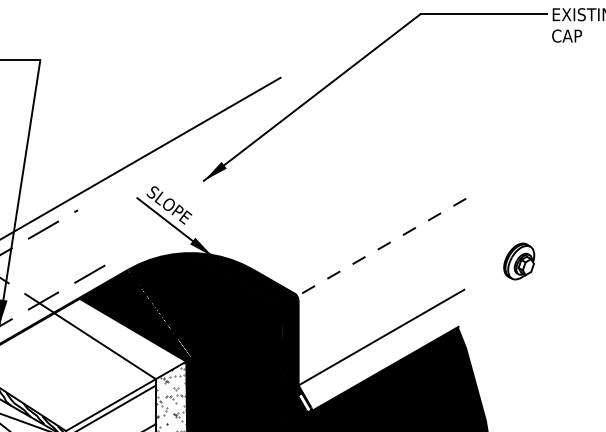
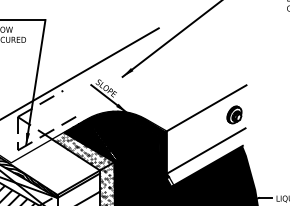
line: (381, 247) -> (206, 108), dashed -> solid
part: (519, 260) -> (234, 114), moved
hatch: (120, 338) -> (83, 151), added

